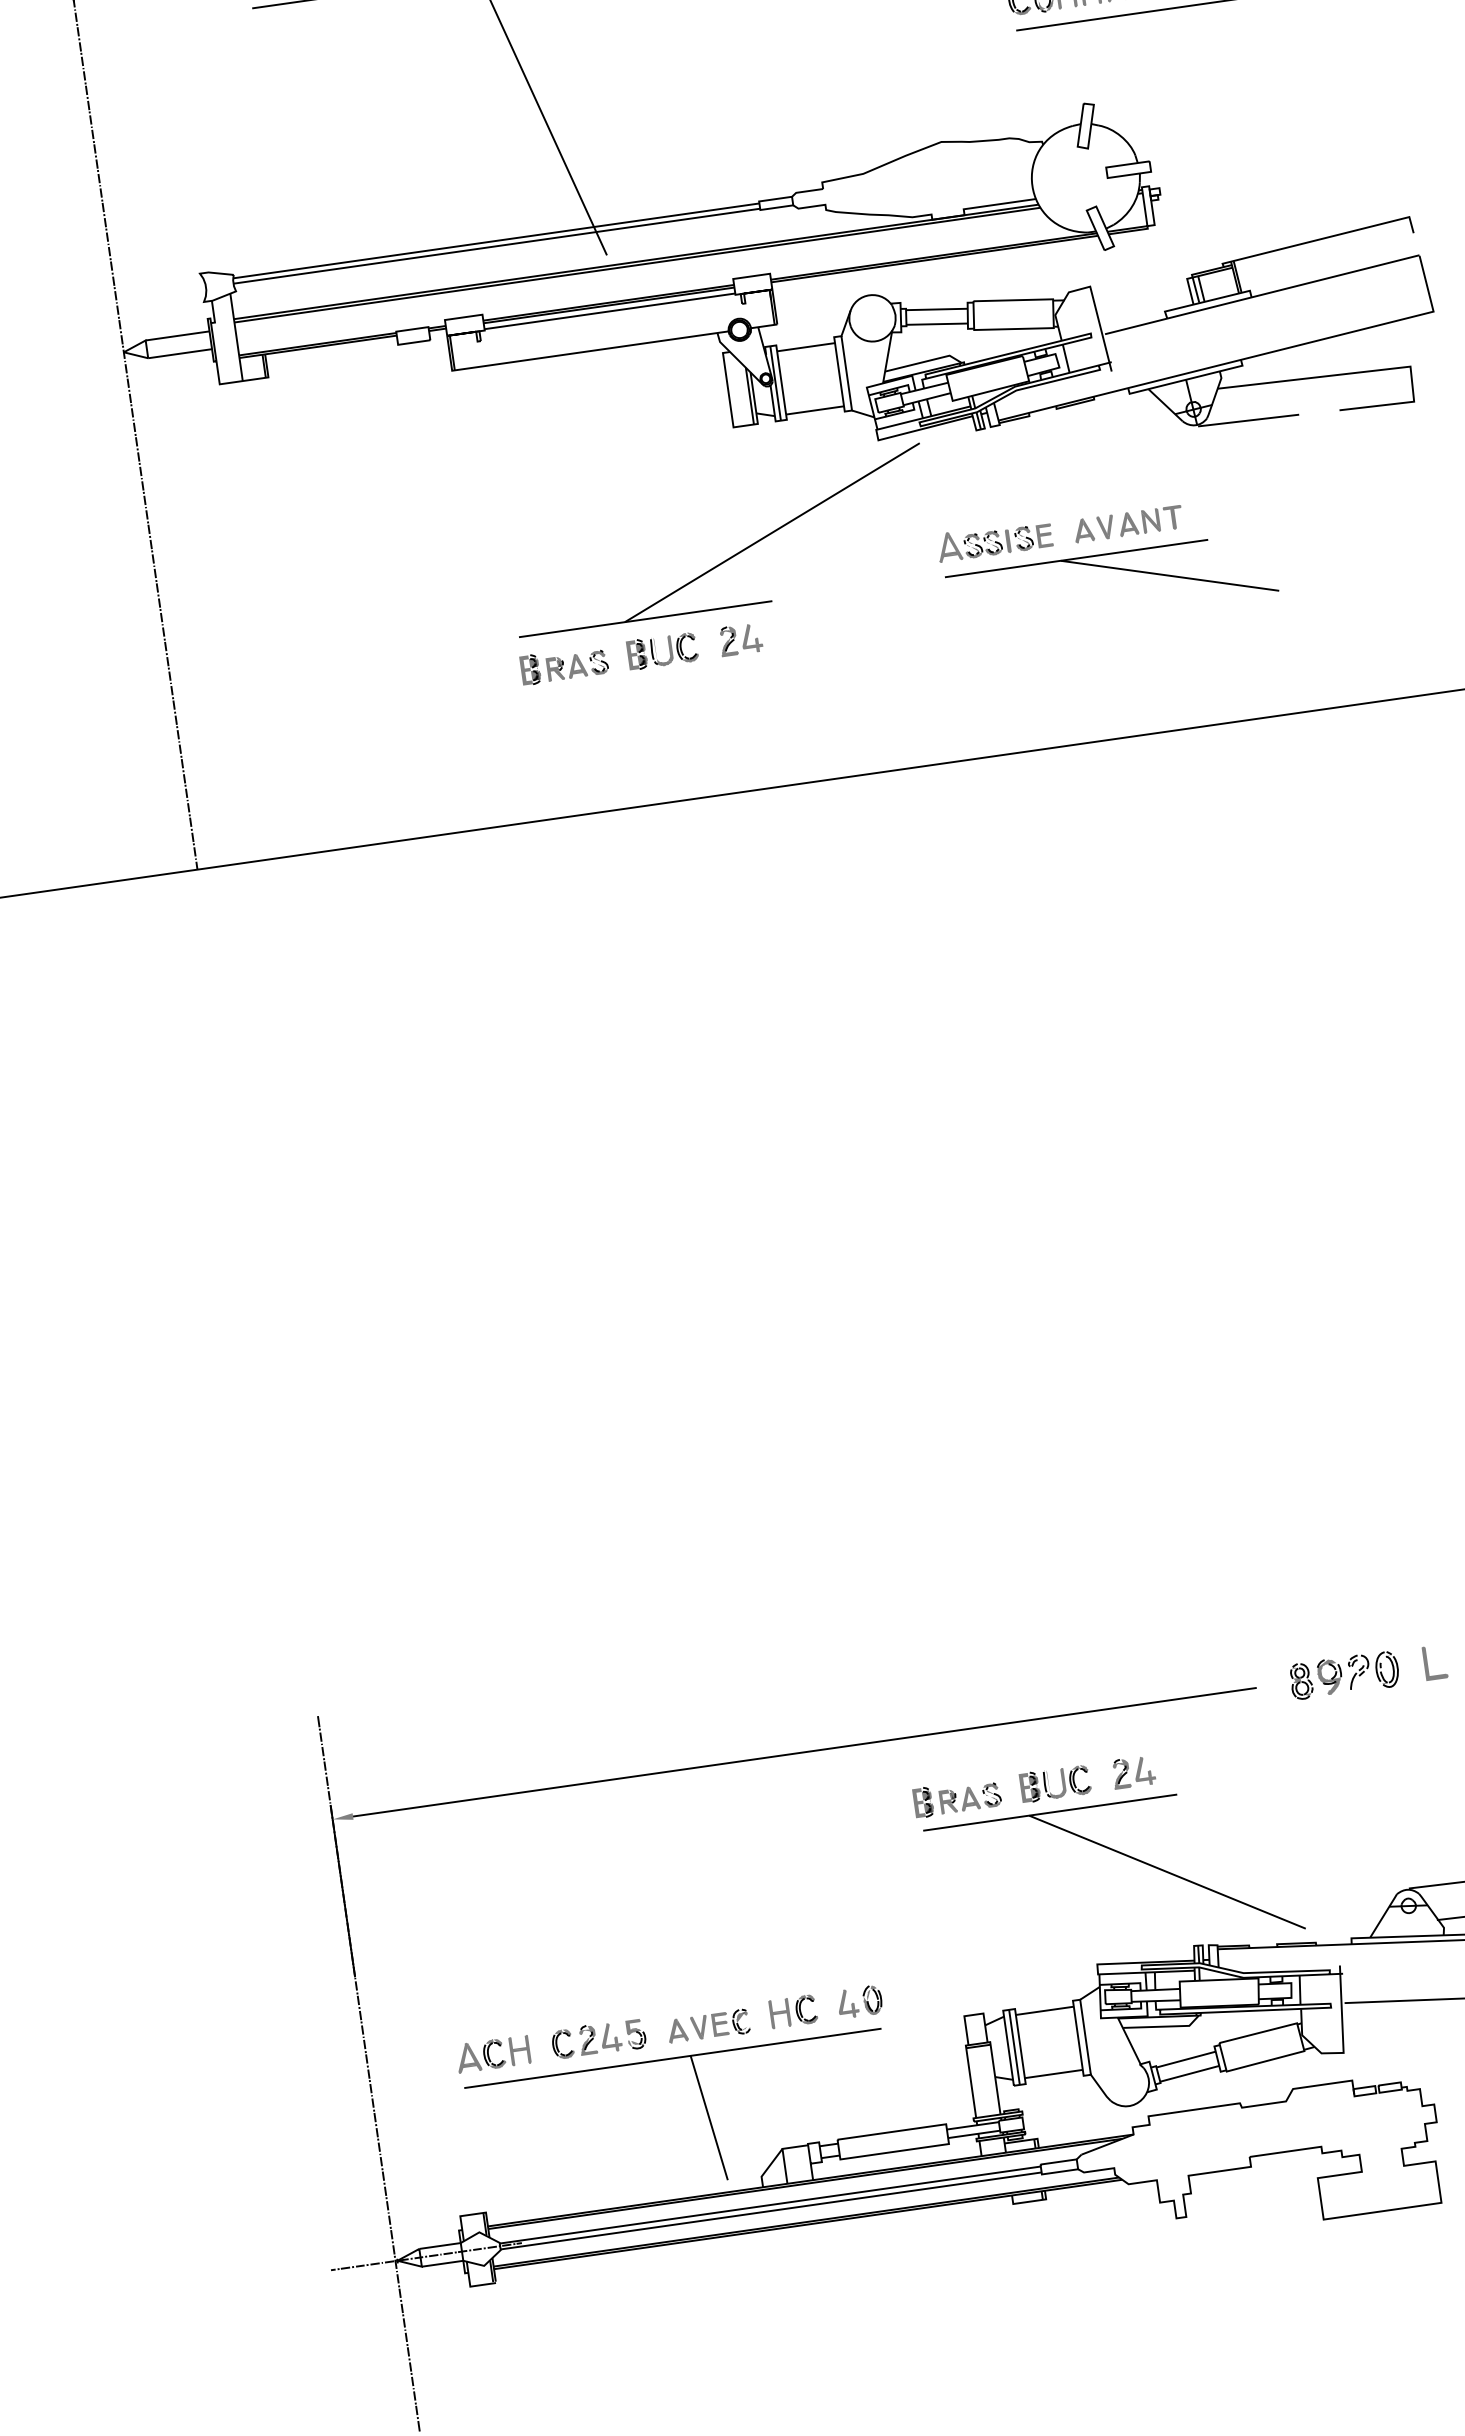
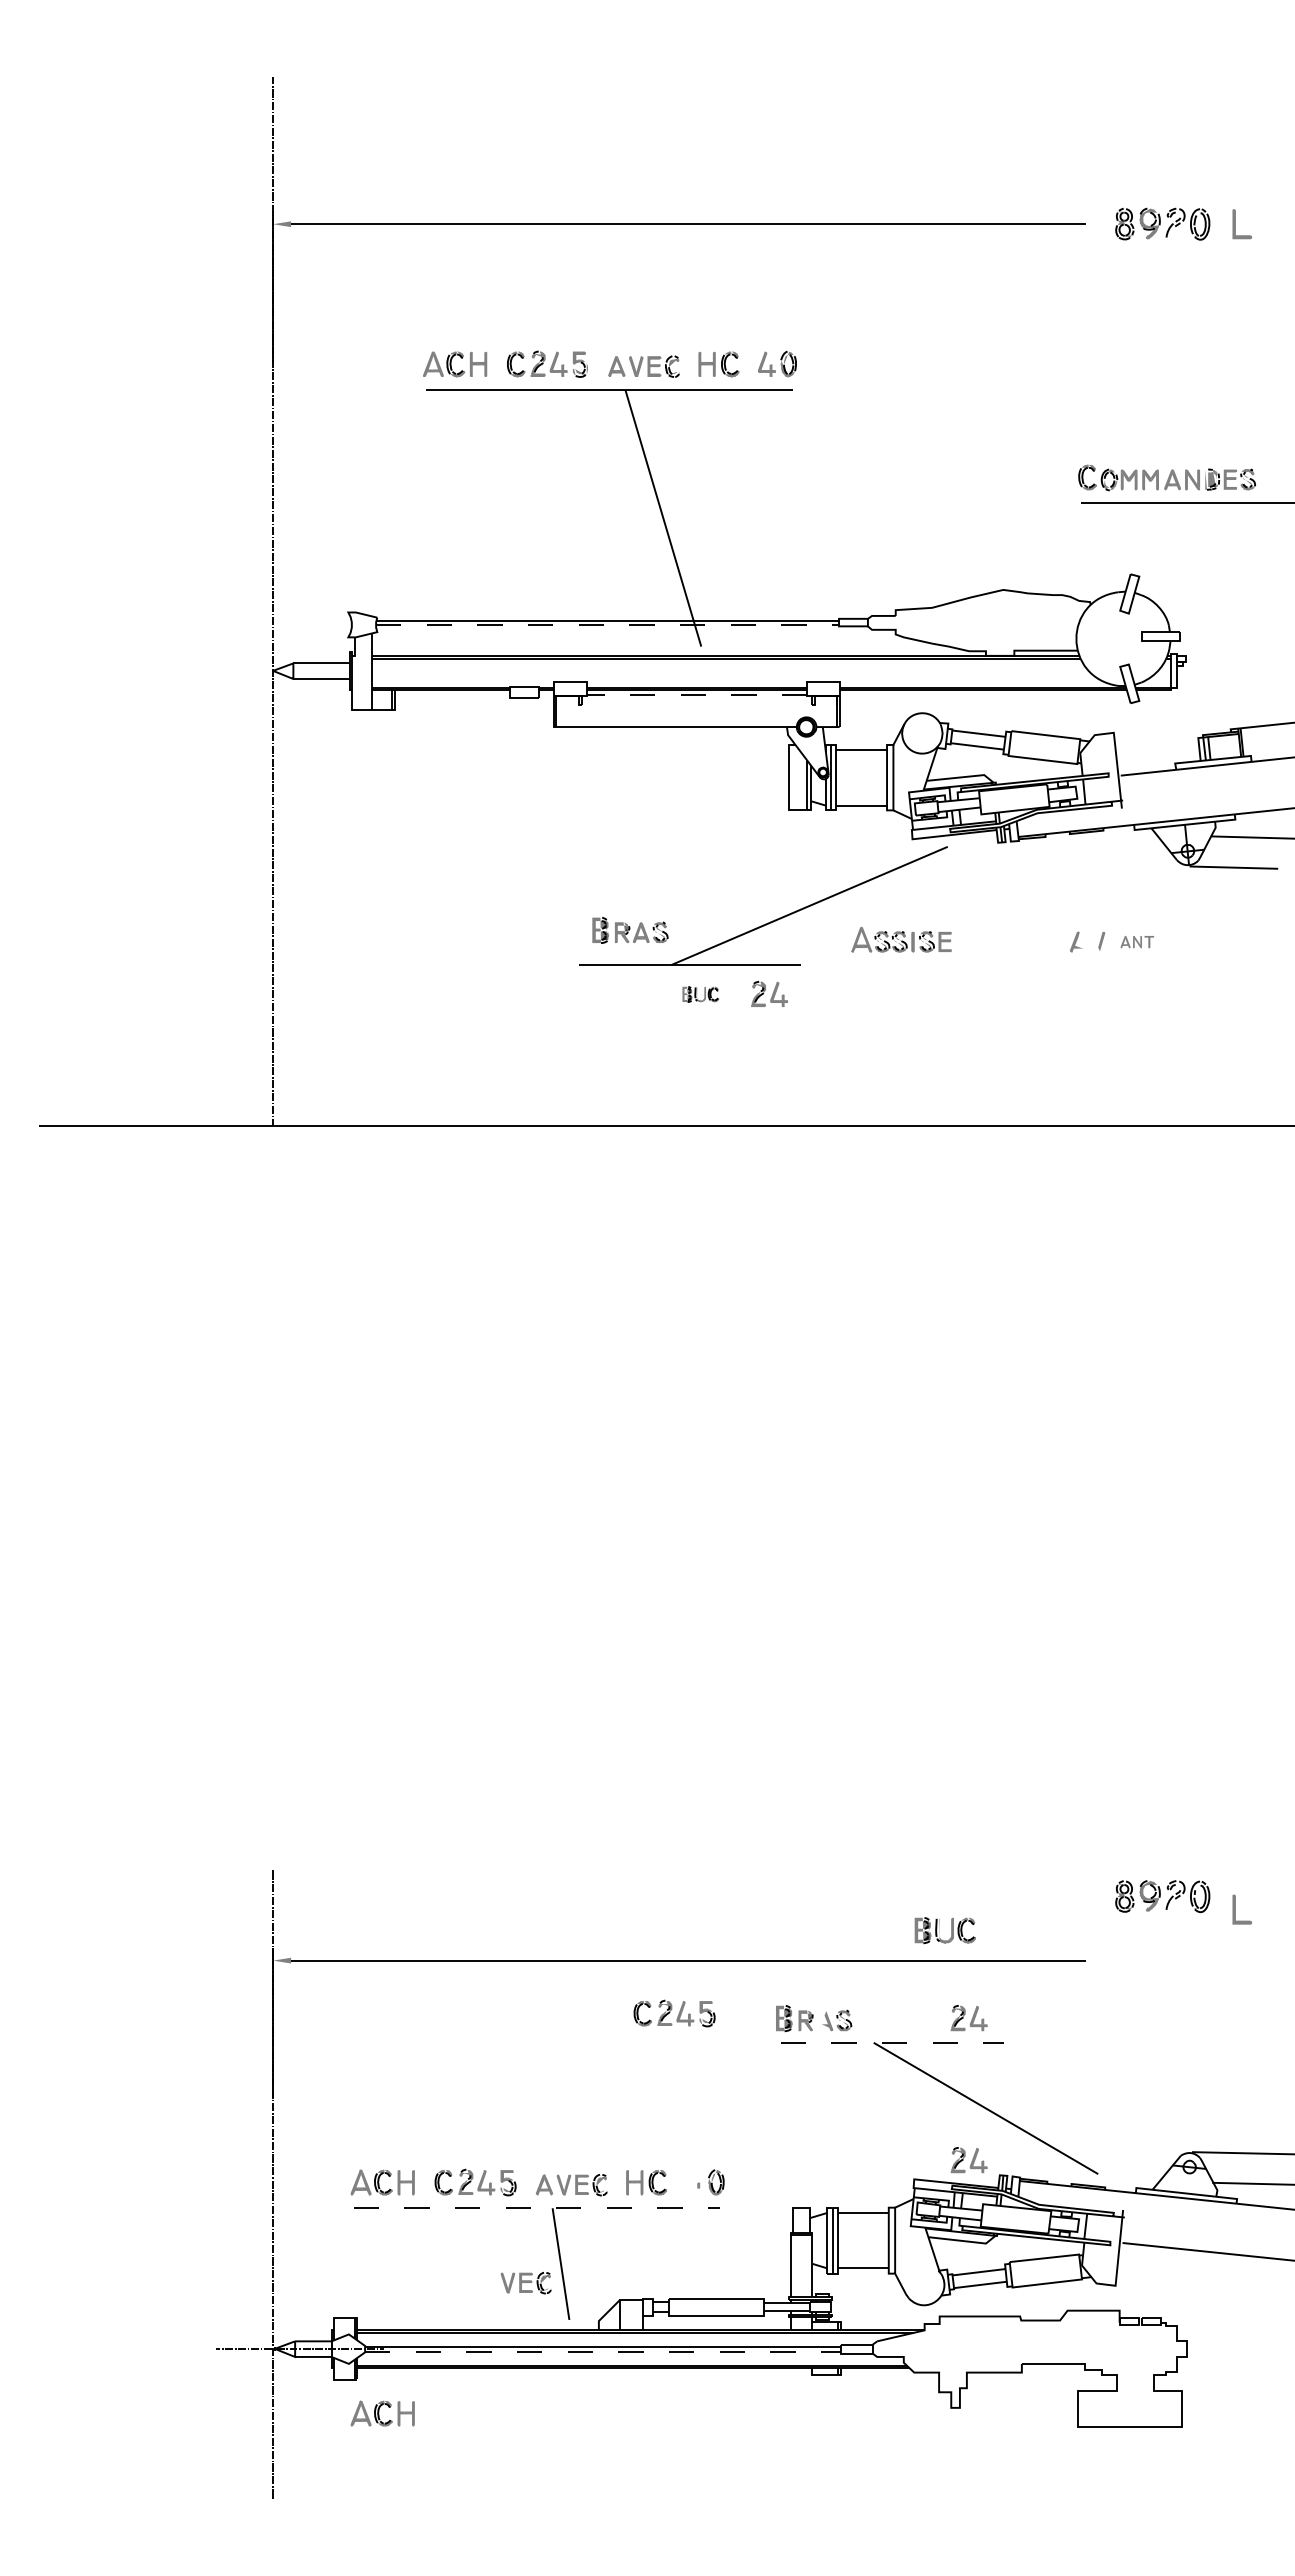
line: (498, 246) -> (608, 625), solid -> dashed
line: (609, 311) -> (696, 695), solid -> dashed
part: (1150, 520) -> (1137, 941), size x0.6
fill: (1102, 527) -> (1094, 941), removed
fill: (1087, 530) -> (1081, 942), removed
part: (994, 540) -> (901, 939), moved
part: (1113, 569) -> (1099, 979), removed
part: (662, 651) -> (700, 994), size x0.6
part: (564, 665) -> (630, 930), moved
part: (1434, 1662) -> (1241, 1909), moved
part: (1344, 1675) -> (1162, 1896), moved
part: (1054, 1783) -> (944, 1930), moved
fill: (967, 1798) -> (822, 2020), removed
line: (1050, 1812) -> (892, 2042), solid -> dashed
part: (797, 1814) -> (674, 2013), added
part: (1155, 1933) -> (968, 2159), added
fill: (847, 2003) -> (694, 2182), removed
line: (673, 2058) -> (537, 2208), solid -> dashed
part: (672, 2145) -> (525, 2283), added
line: (770, 2210) -> (602, 2351), solid -> dashed
part: (530, 2316) -> (382, 2413), added

